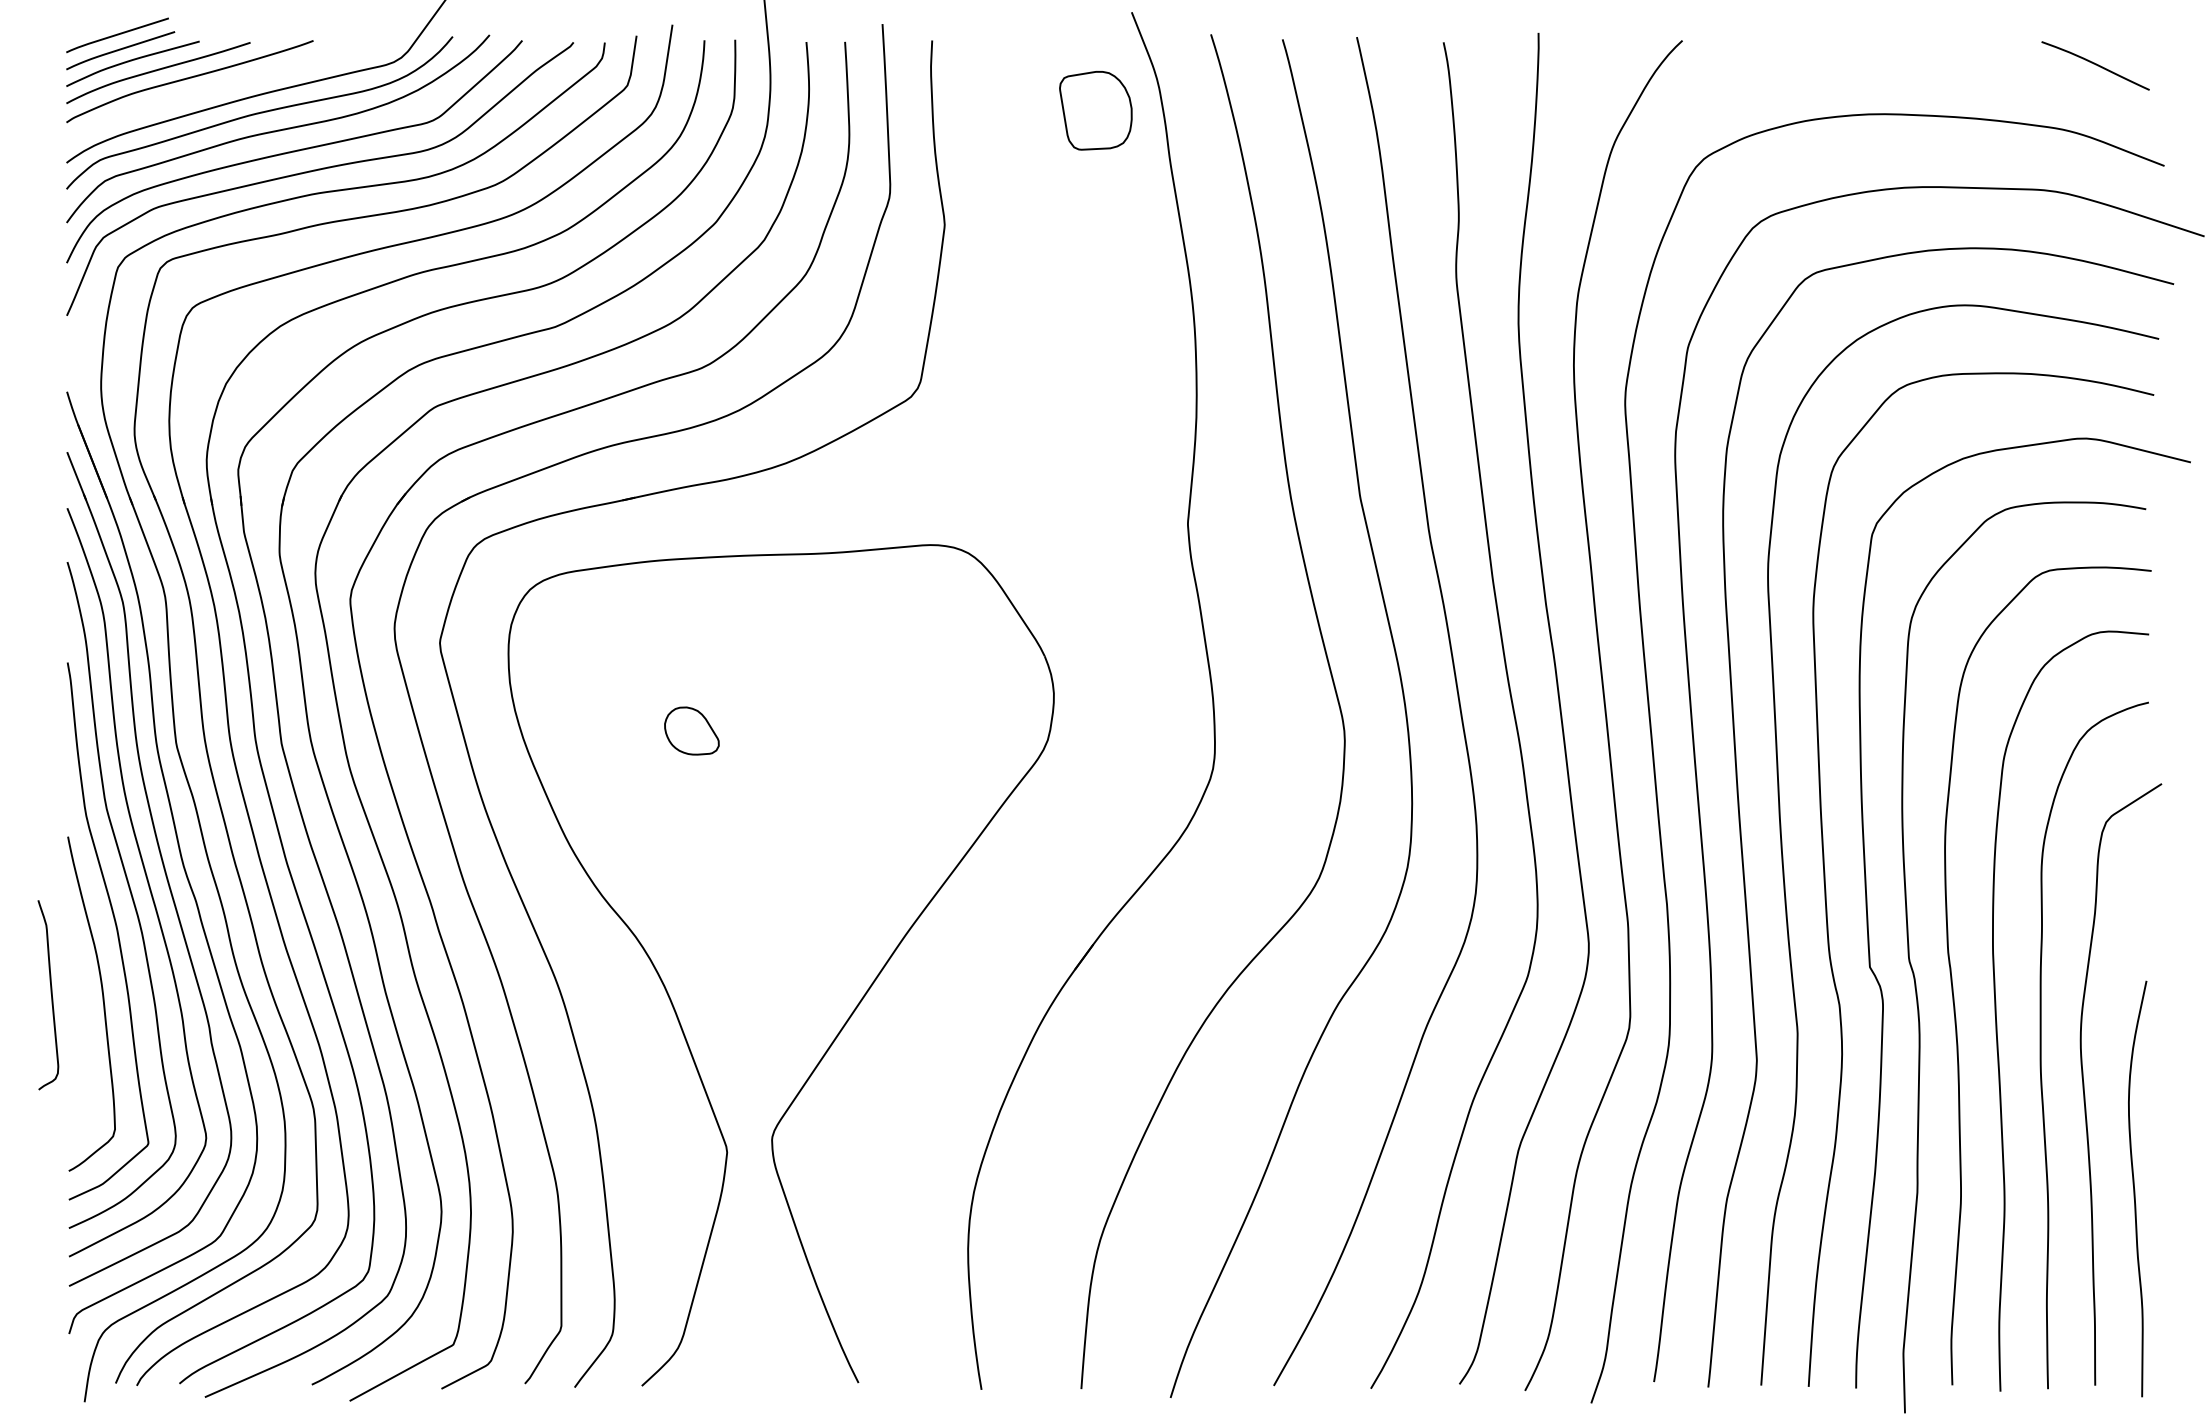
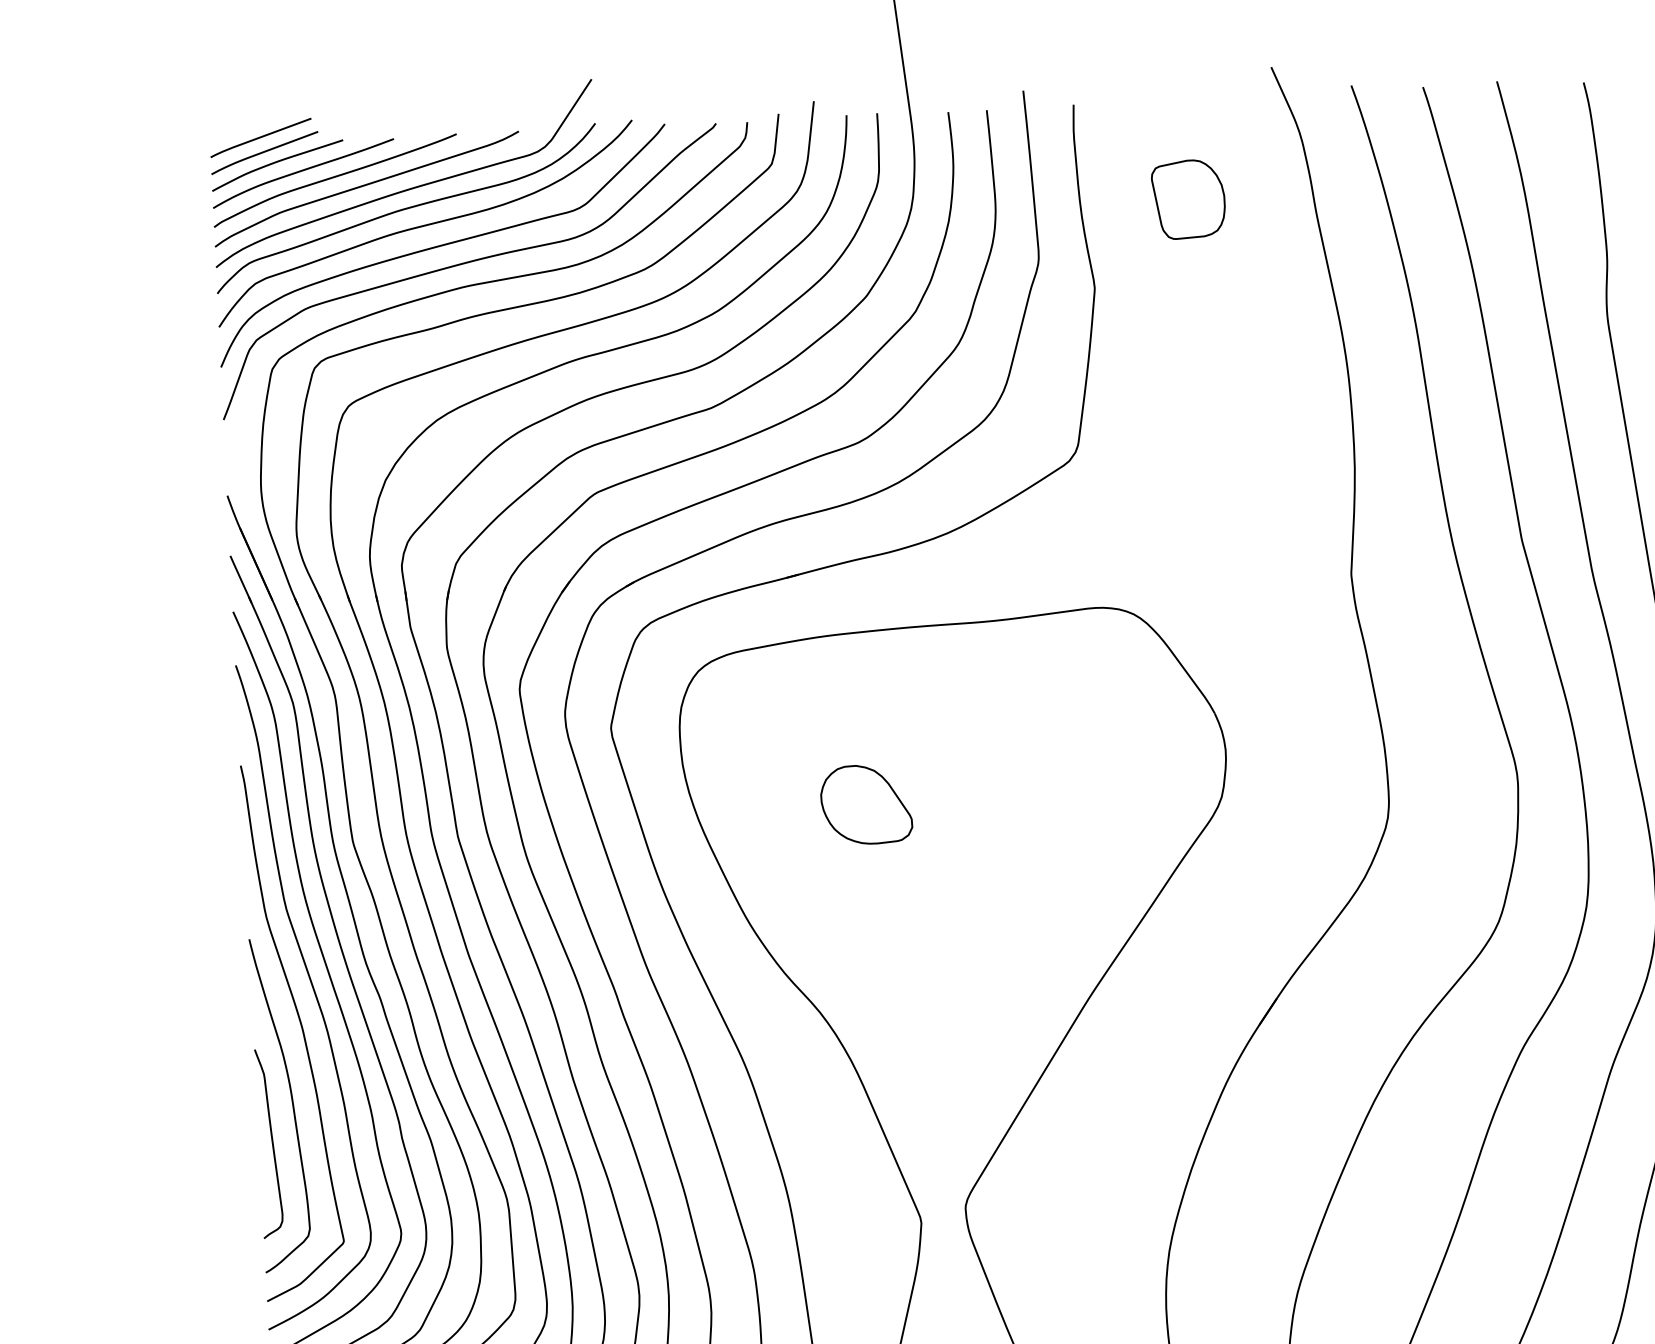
curve: (220, 88) -> (366, 186), added
part: (1095, 110) -> (1188, 199), moved
part: (691, 730) -> (866, 804), size x1.67
curve: (50, 993) -> (271, 1141), moved

